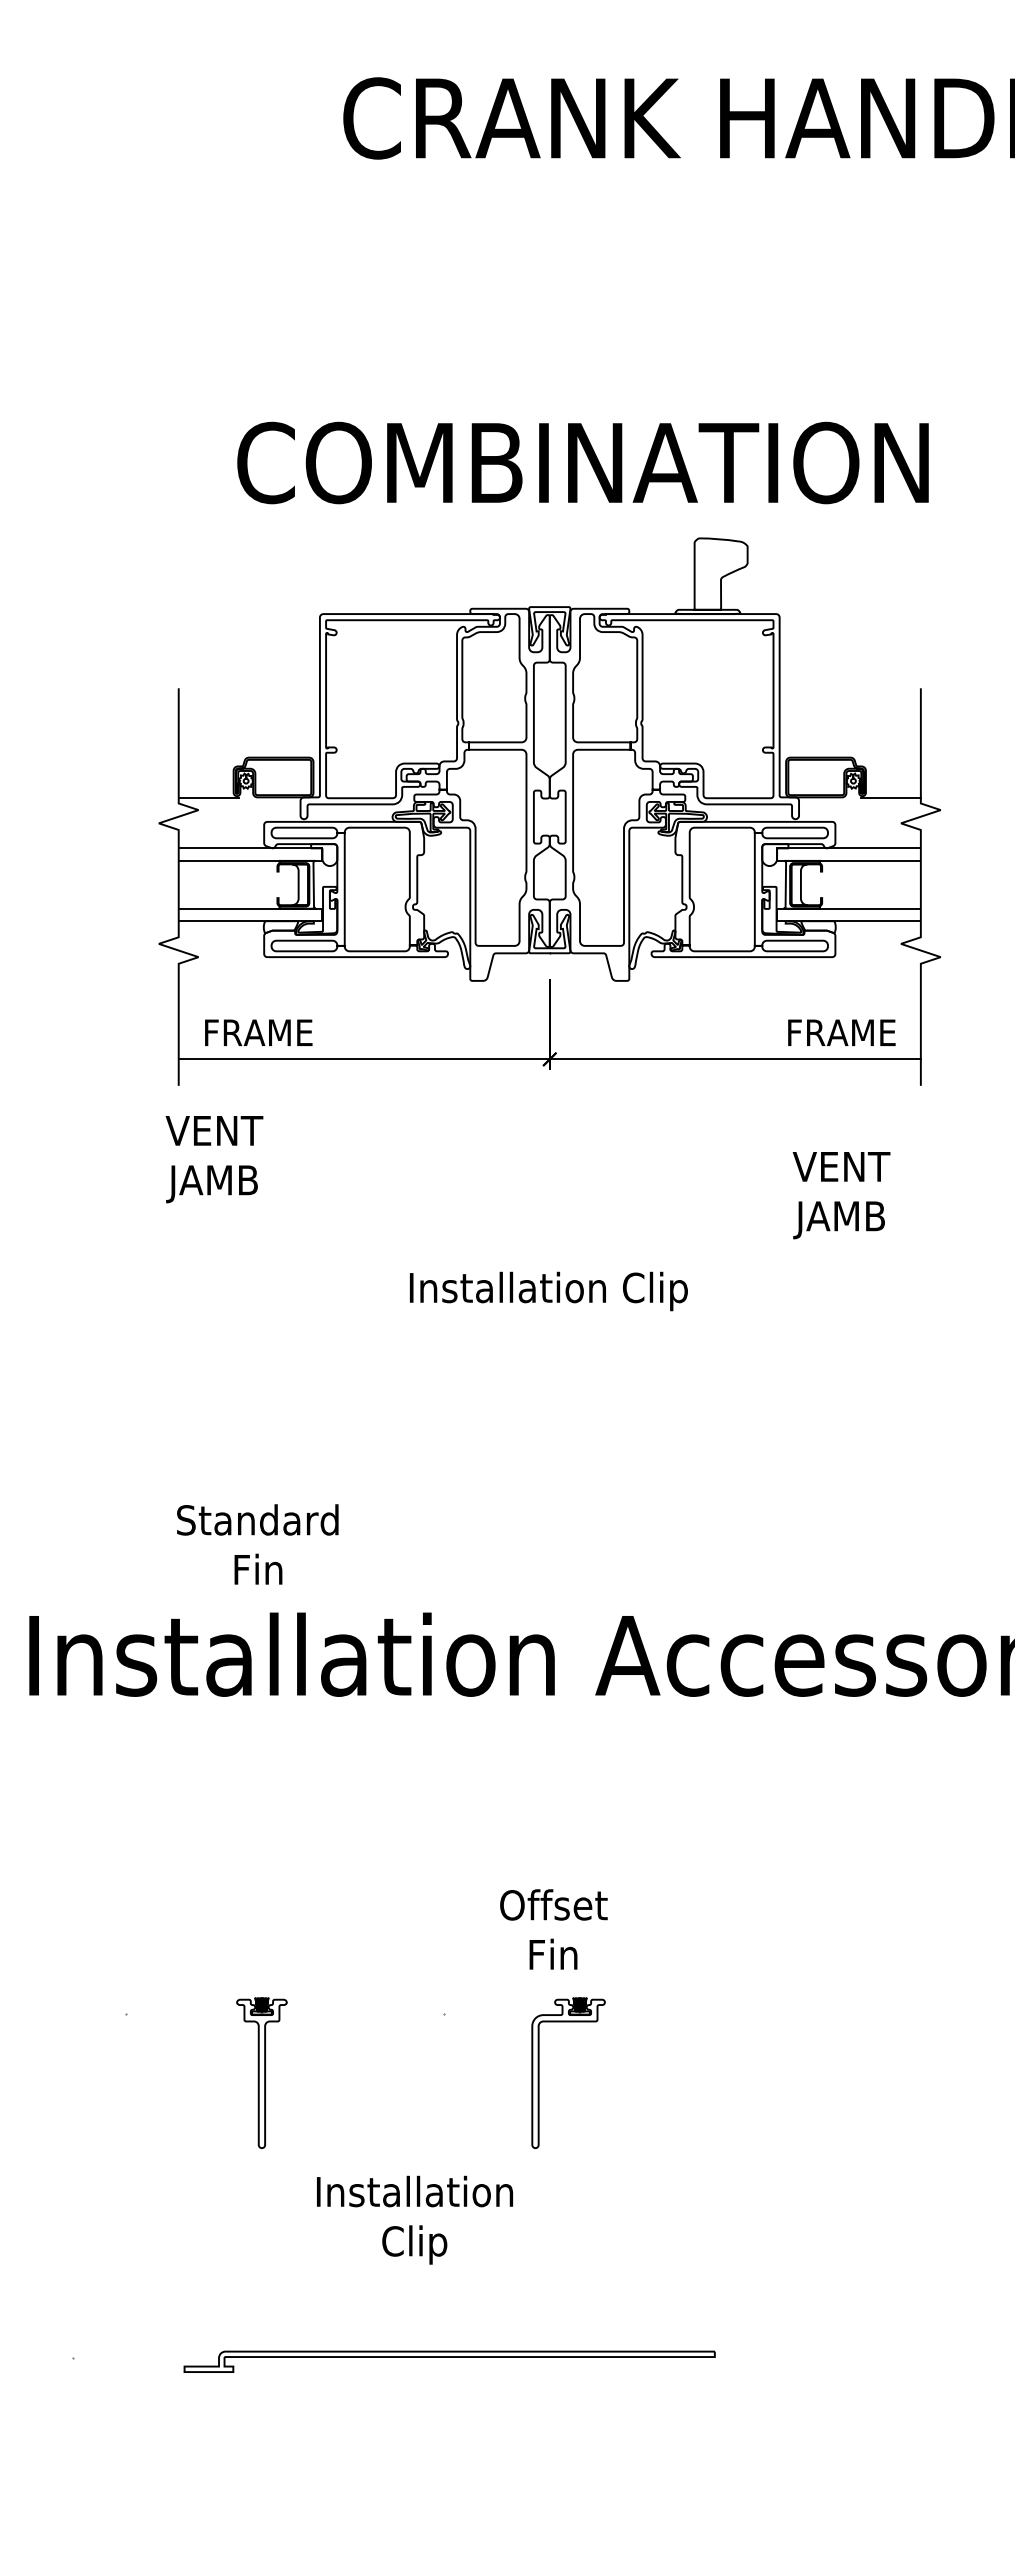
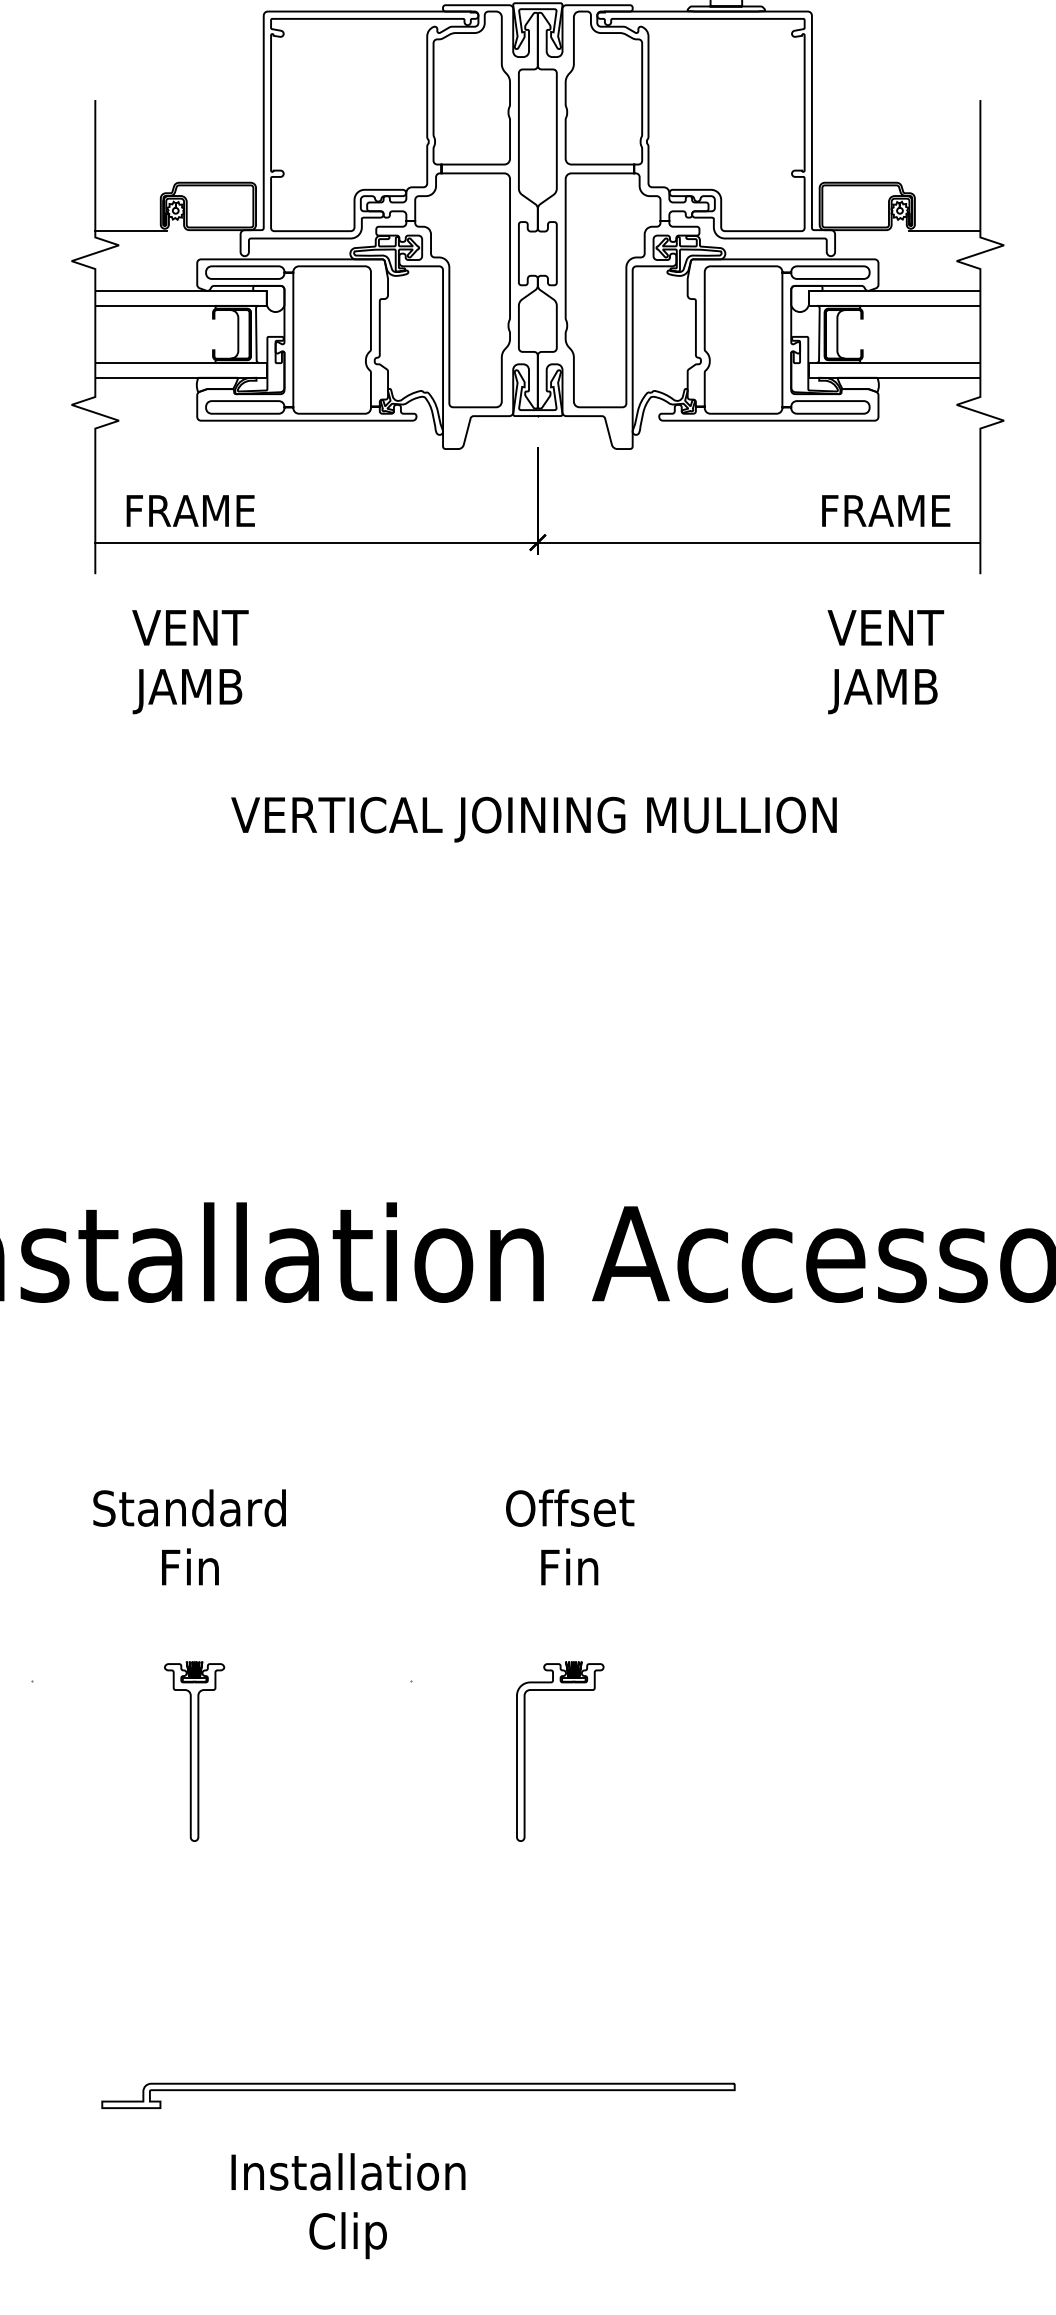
text: (214, 1159) -> (190, 662), moved
text: (841, 1195) -> (885, 662), moved
text: (546, 1291) -> (533, 819), Installation Clip -> VERTICAL JOINING MULLION
text: (257, 1544) -> (189, 1537), moved
text: (553, 1929) -> (569, 1537), moved
text: (414, 2219) -> (347, 2205), moved

